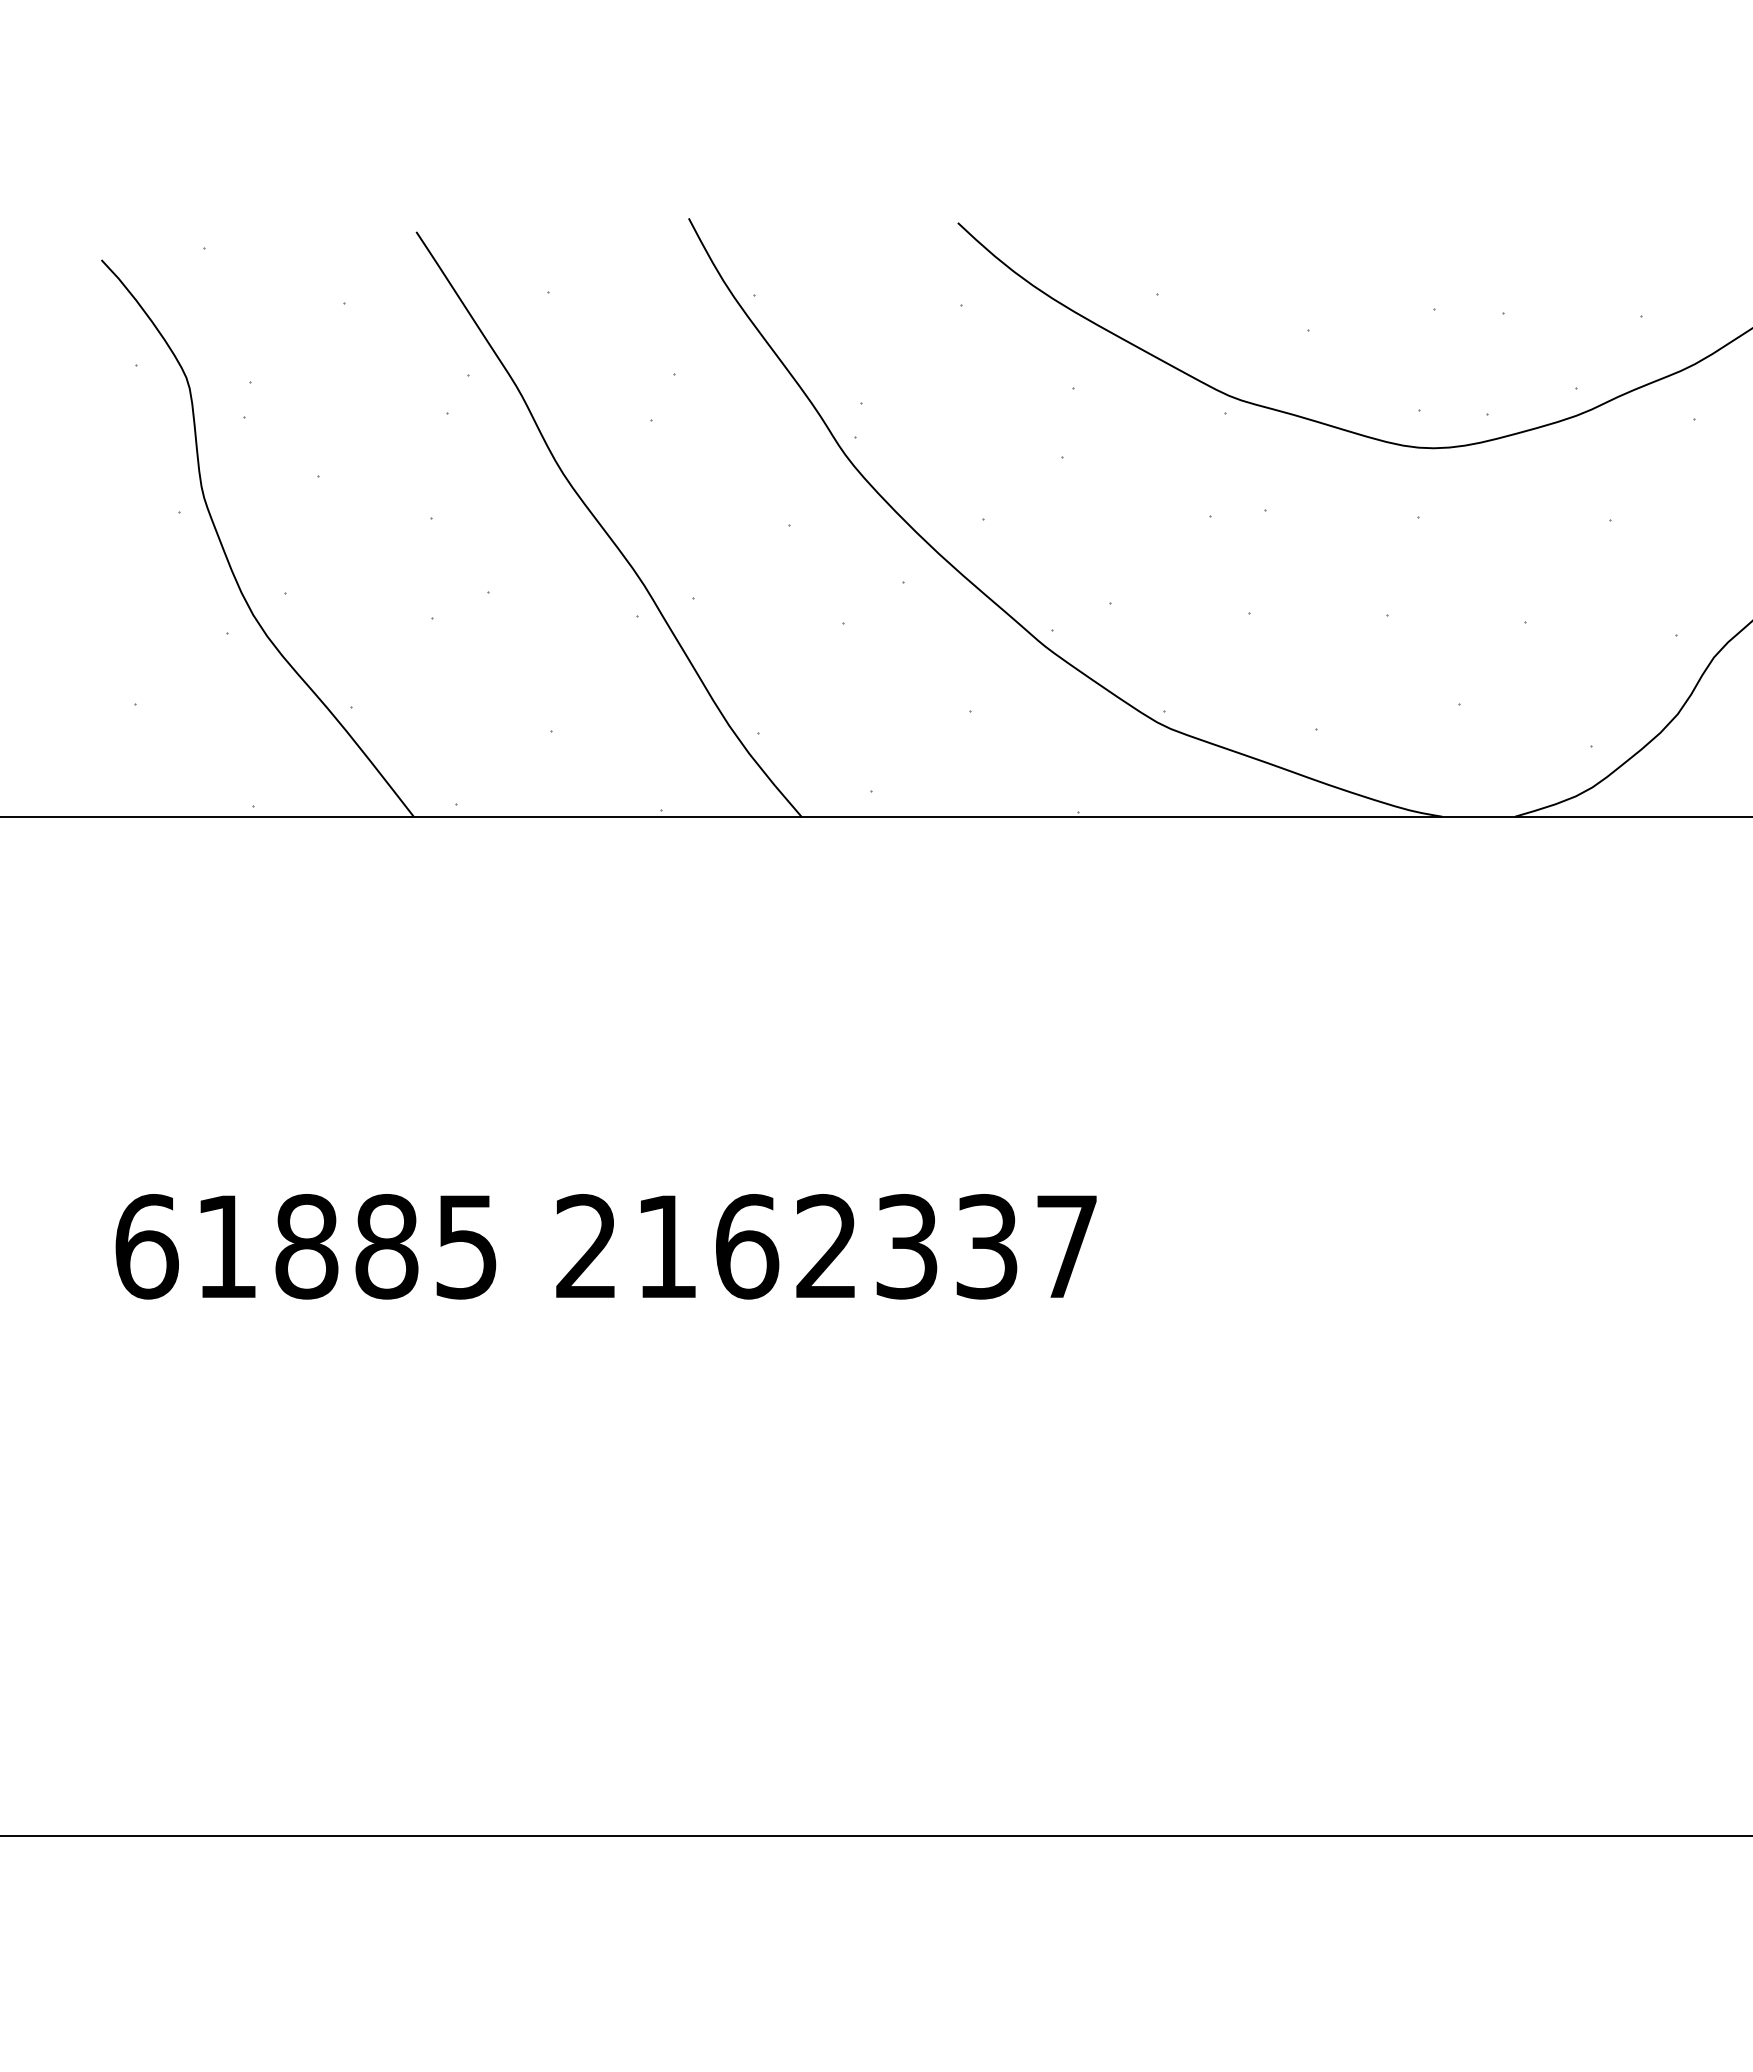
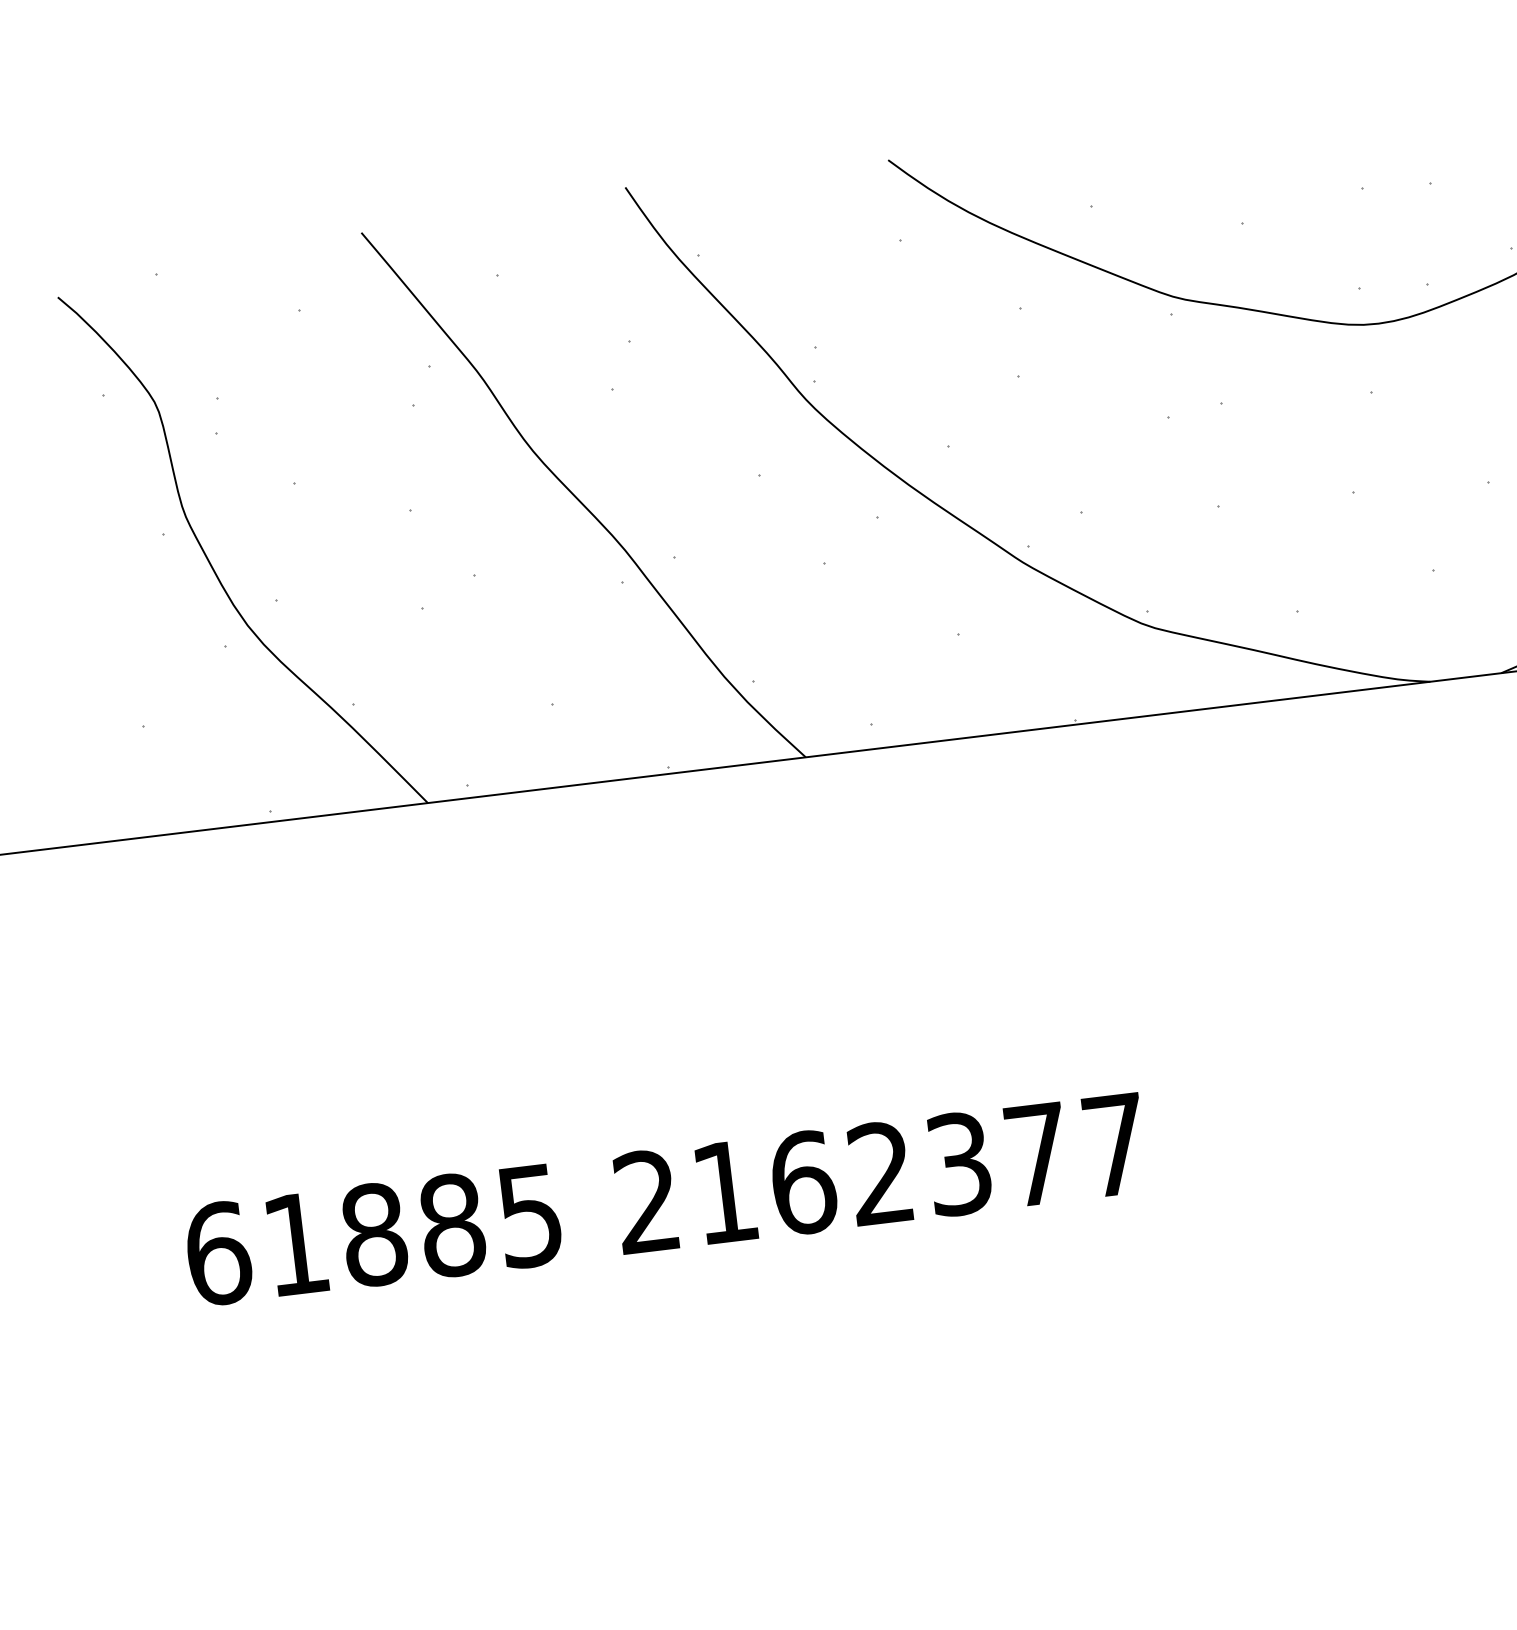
text: (986, 1246) -> (1036, 1154), 2162337 -> 2162377

